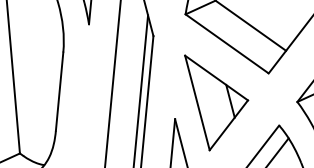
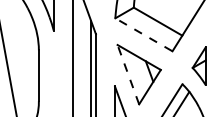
line: (226, 43) -> (143, 34), solid -> dashed
line: (197, 102) -> (128, 74), solid -> dashed

